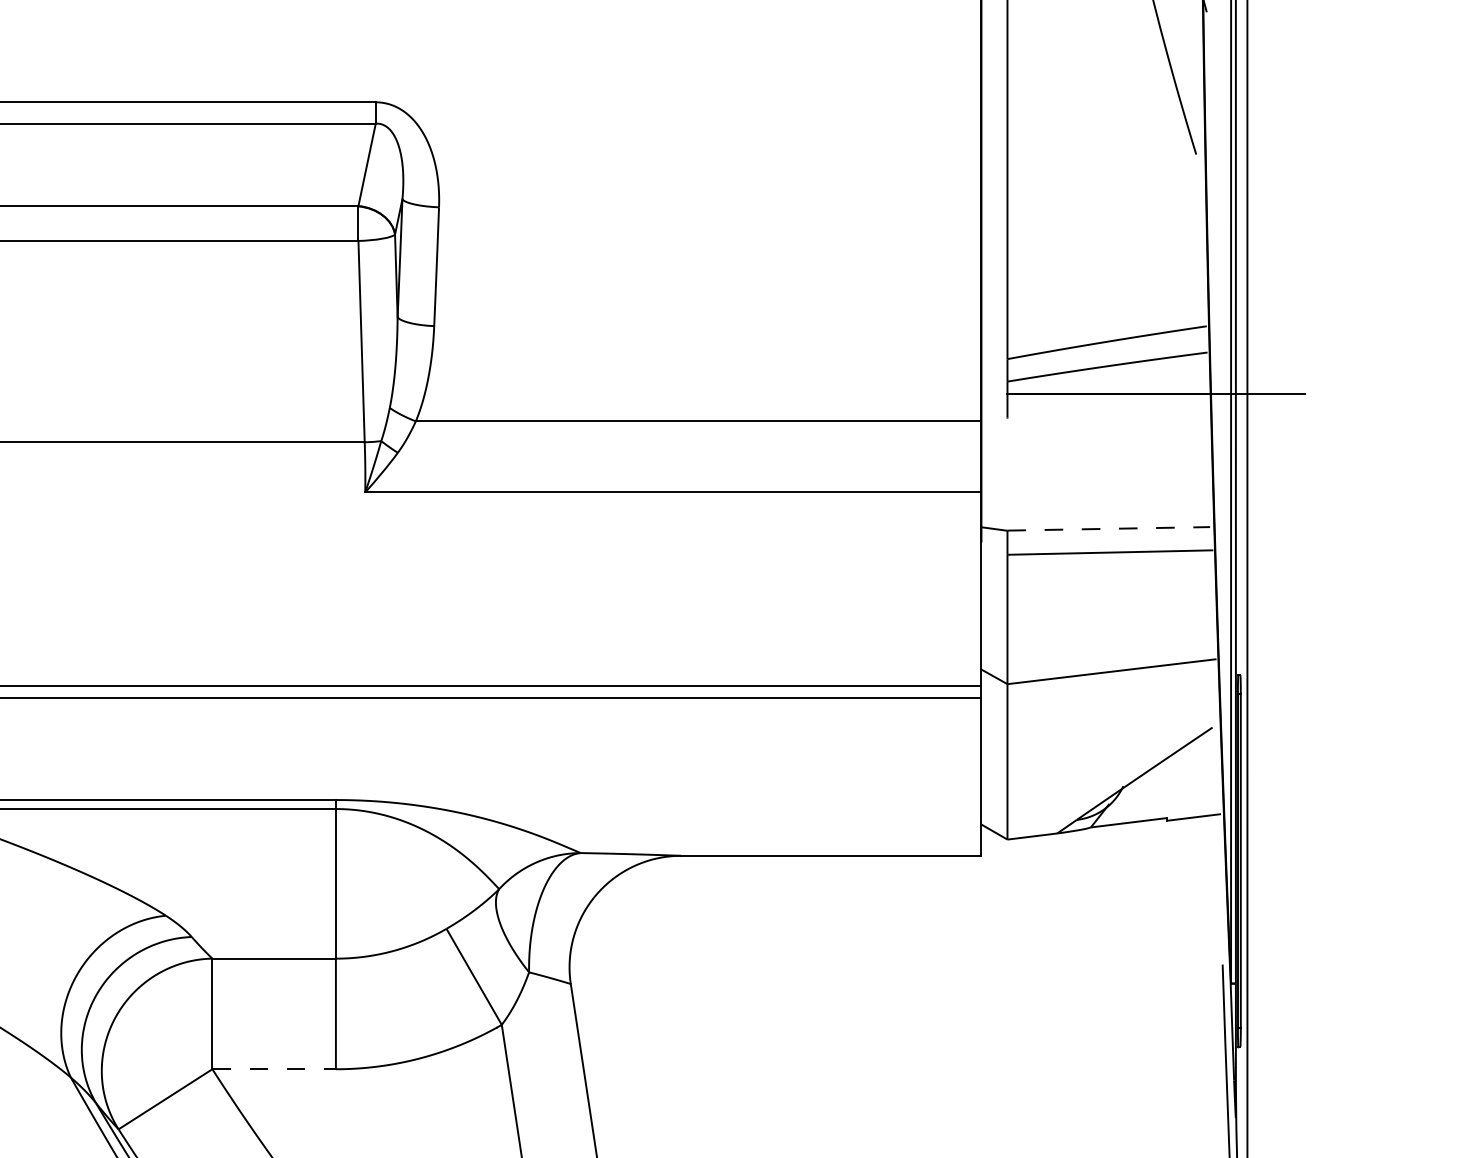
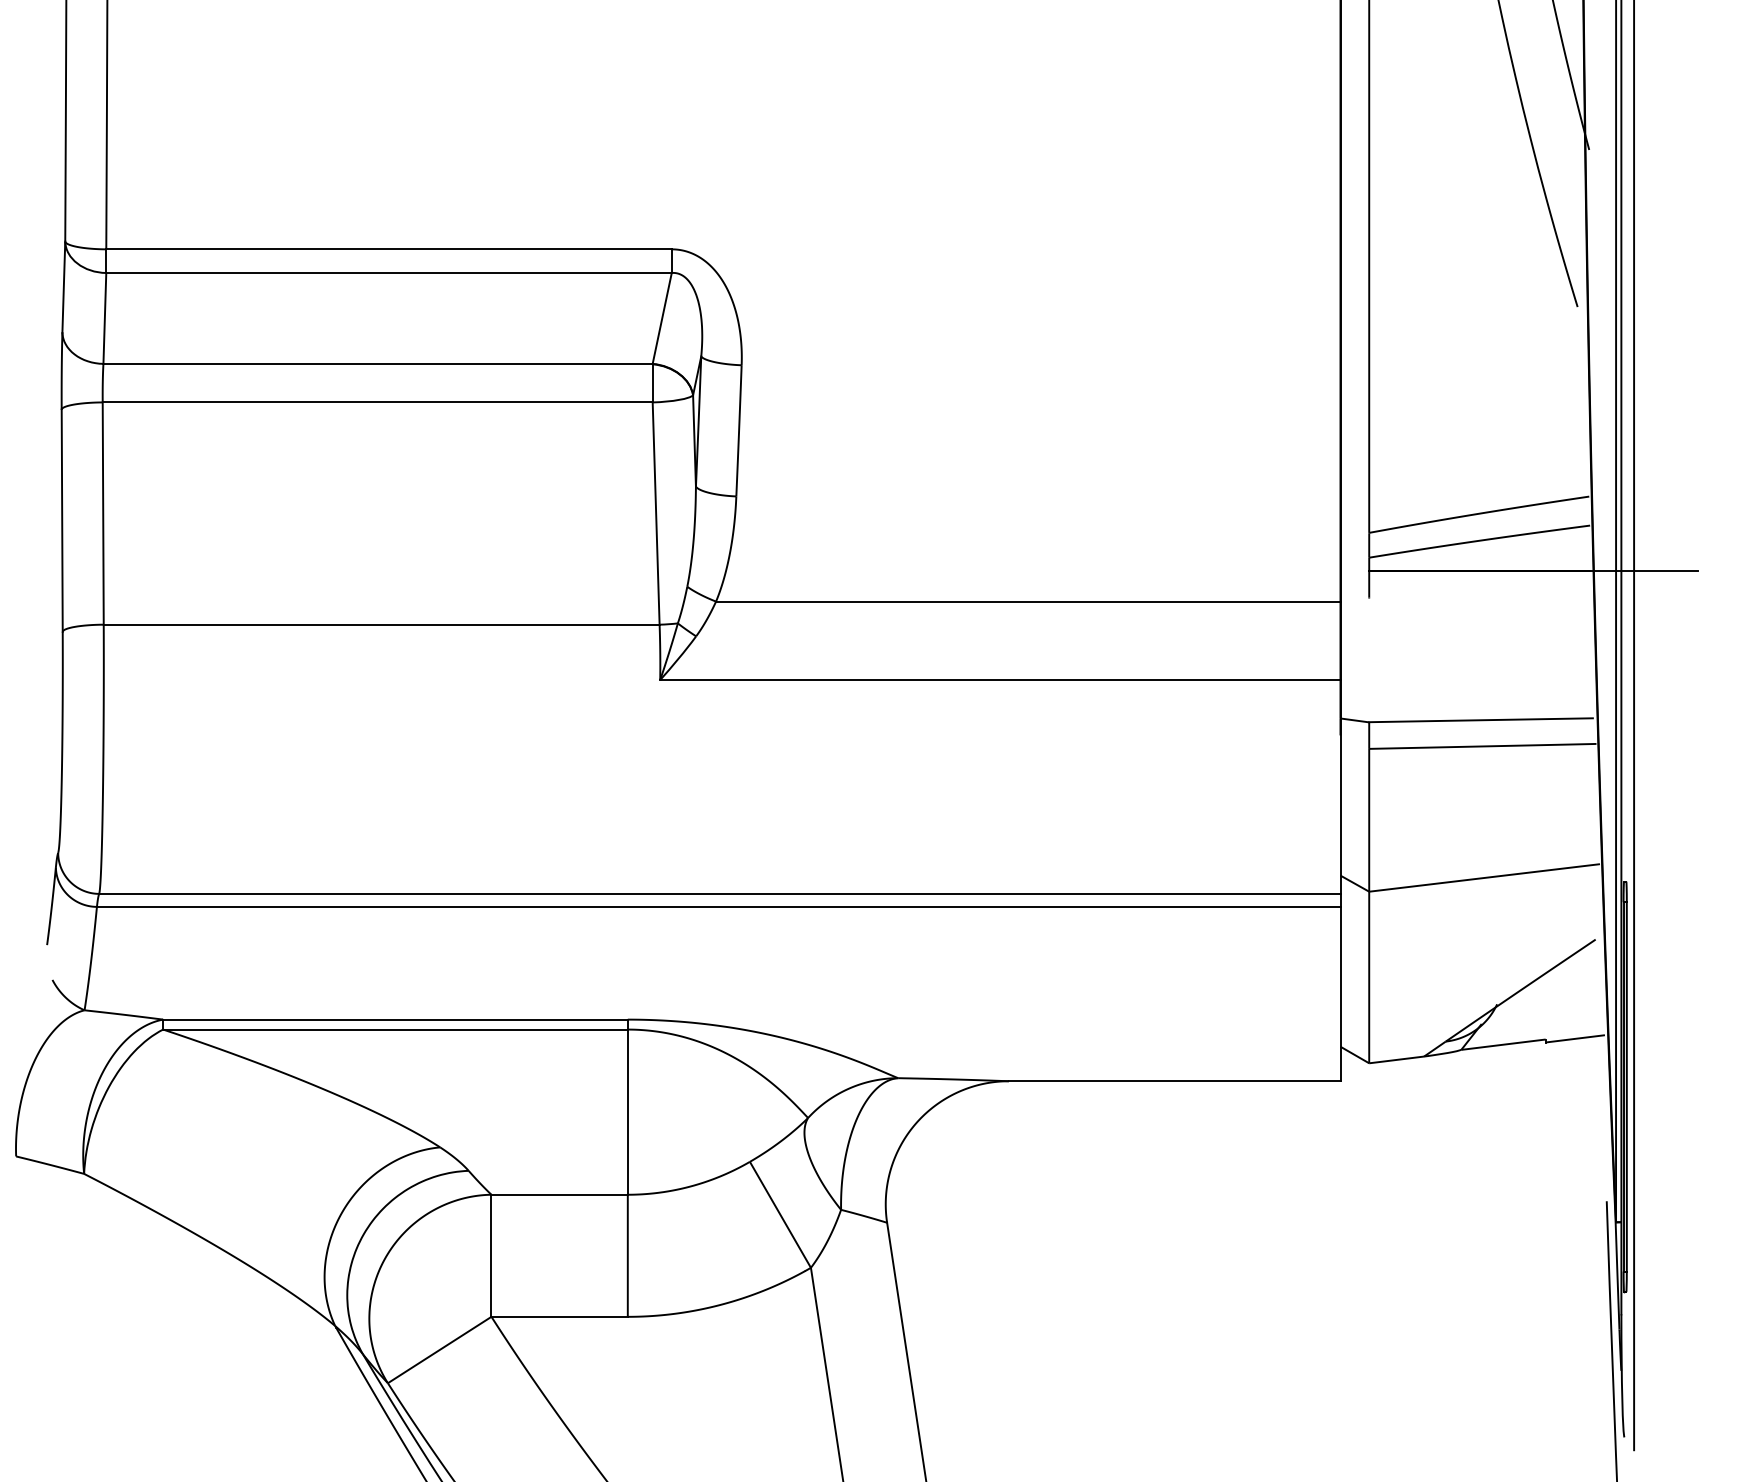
line: (1109, 529) -> (1481, 720), dashed -> solid
line: (274, 1068) -> (560, 1316), dashed -> solid

